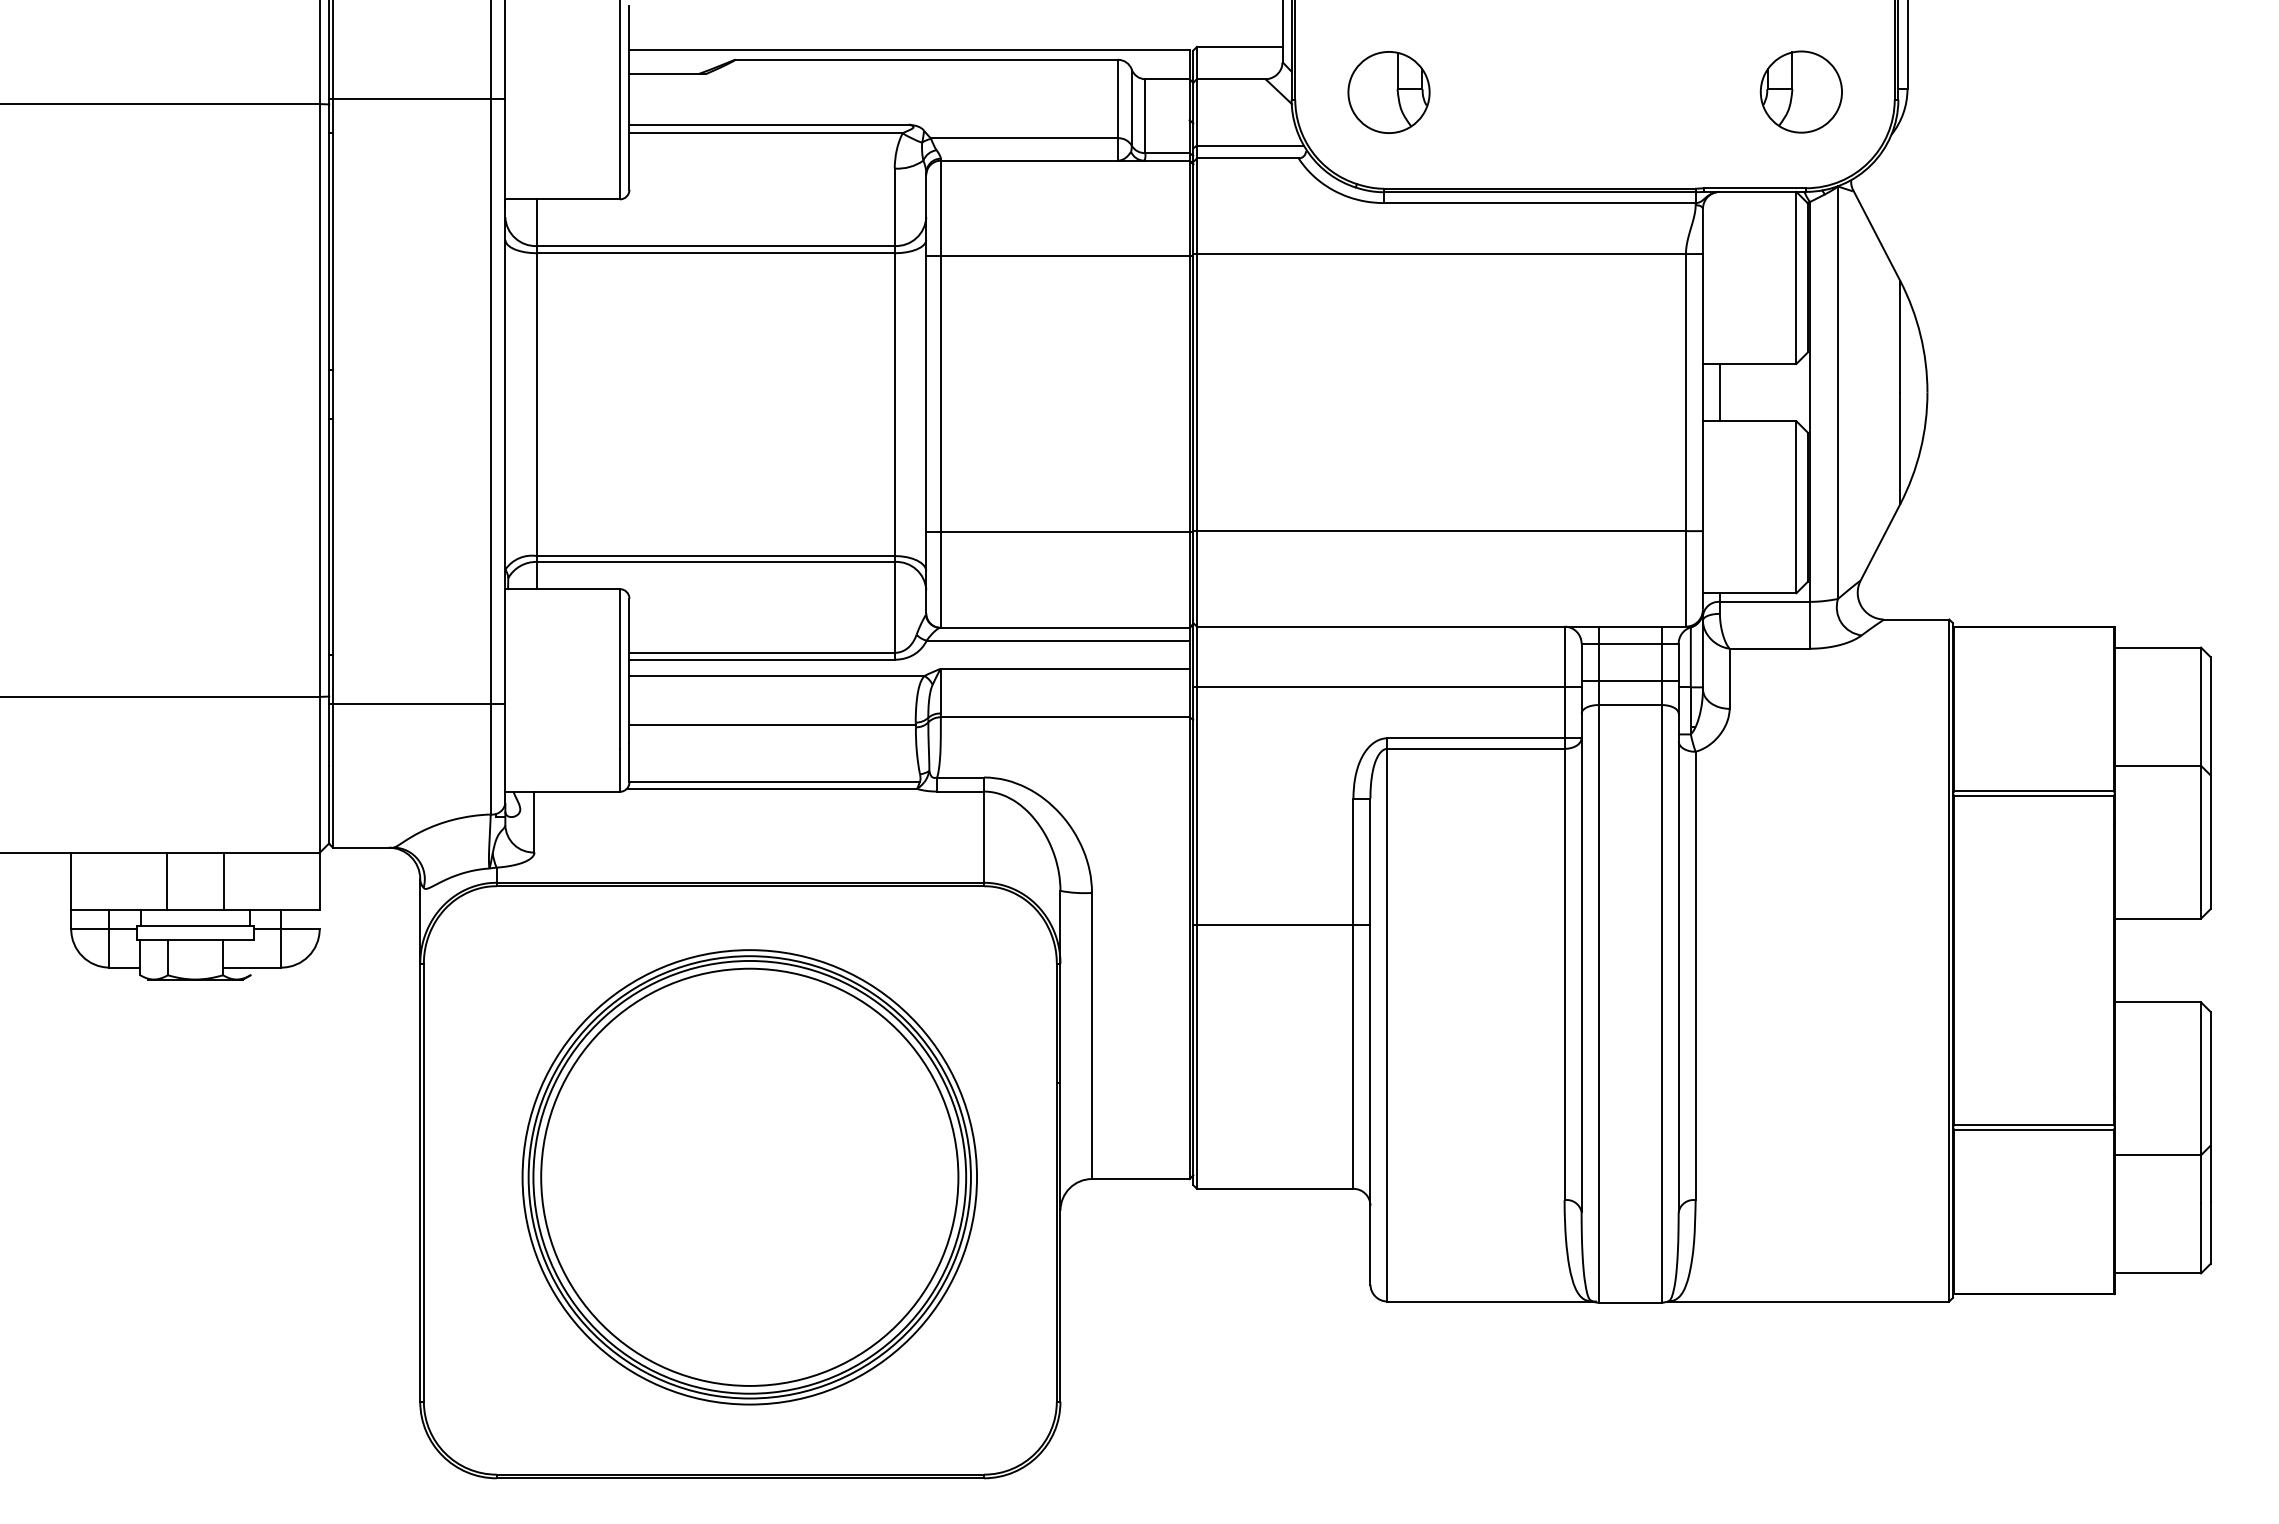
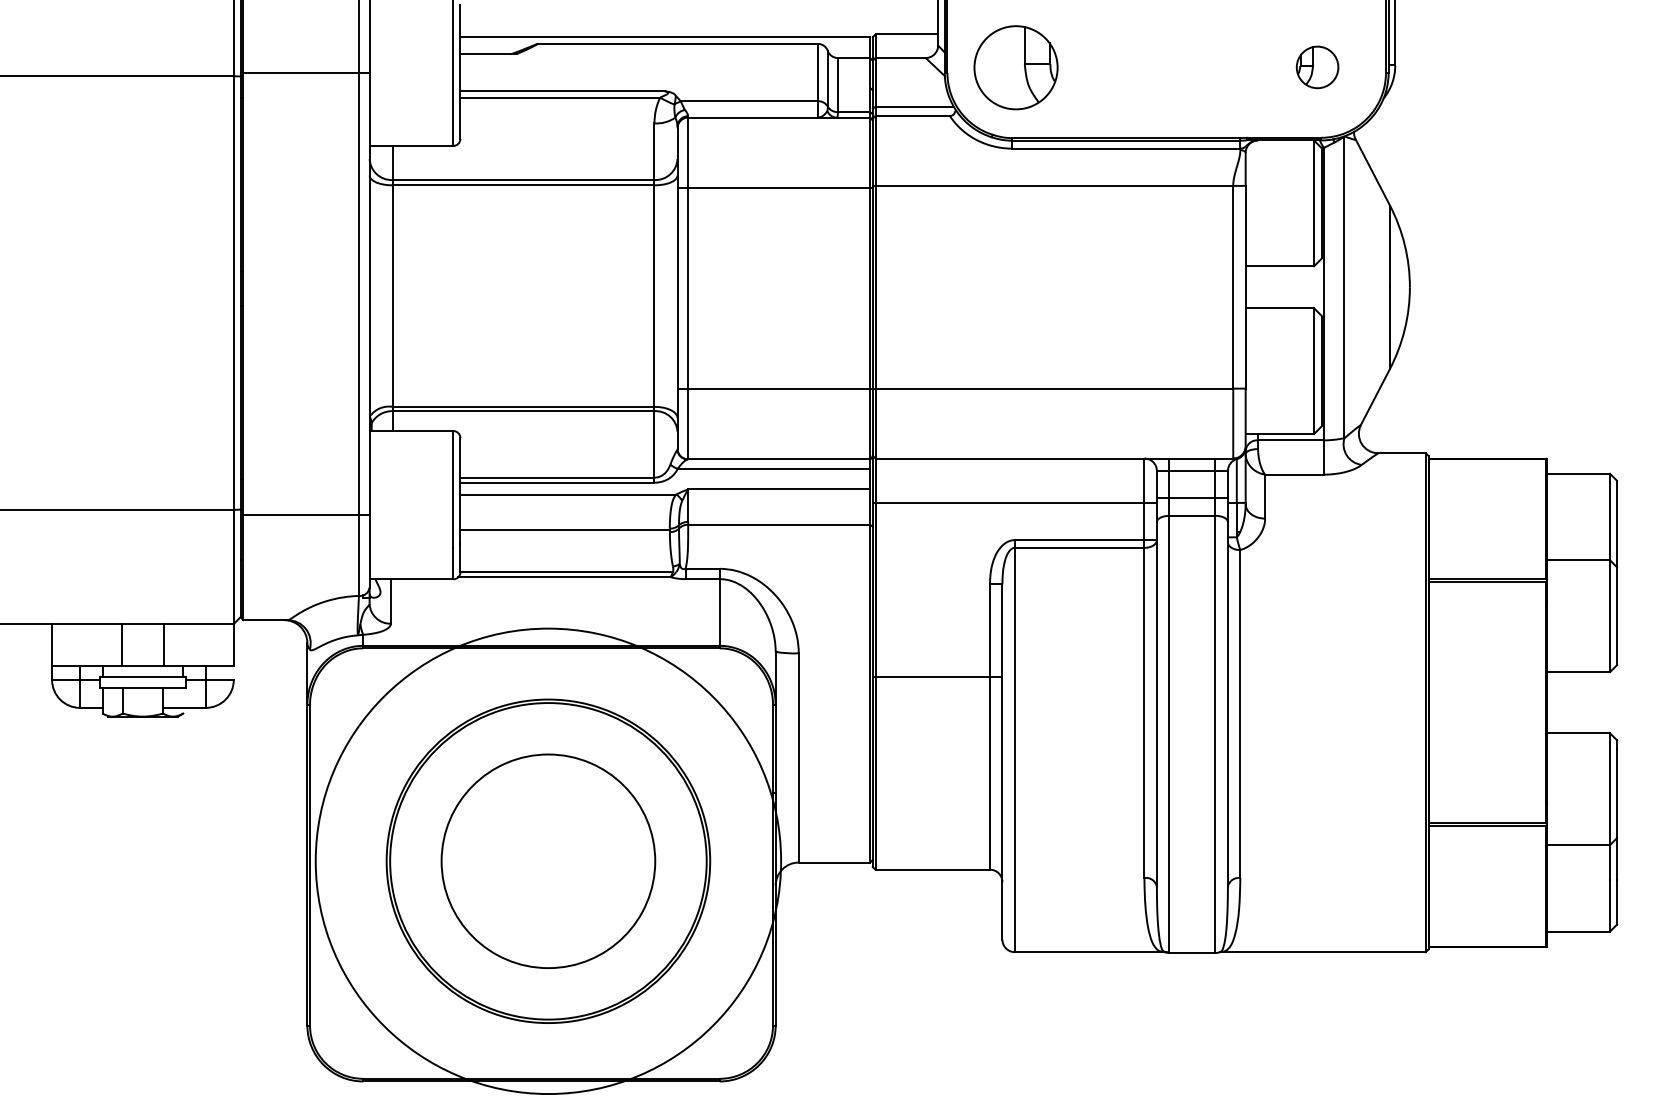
part: (1800, 91) -> (1317, 67), size x0.7
part: (1388, 92) -> (1015, 67), size x1.4
line: (1719, 392) -> (1257, 287), removed
circle: (749, 1176) -> (548, 860), size x0.7
circle: (749, 1177) -> (548, 861), size x1.4

